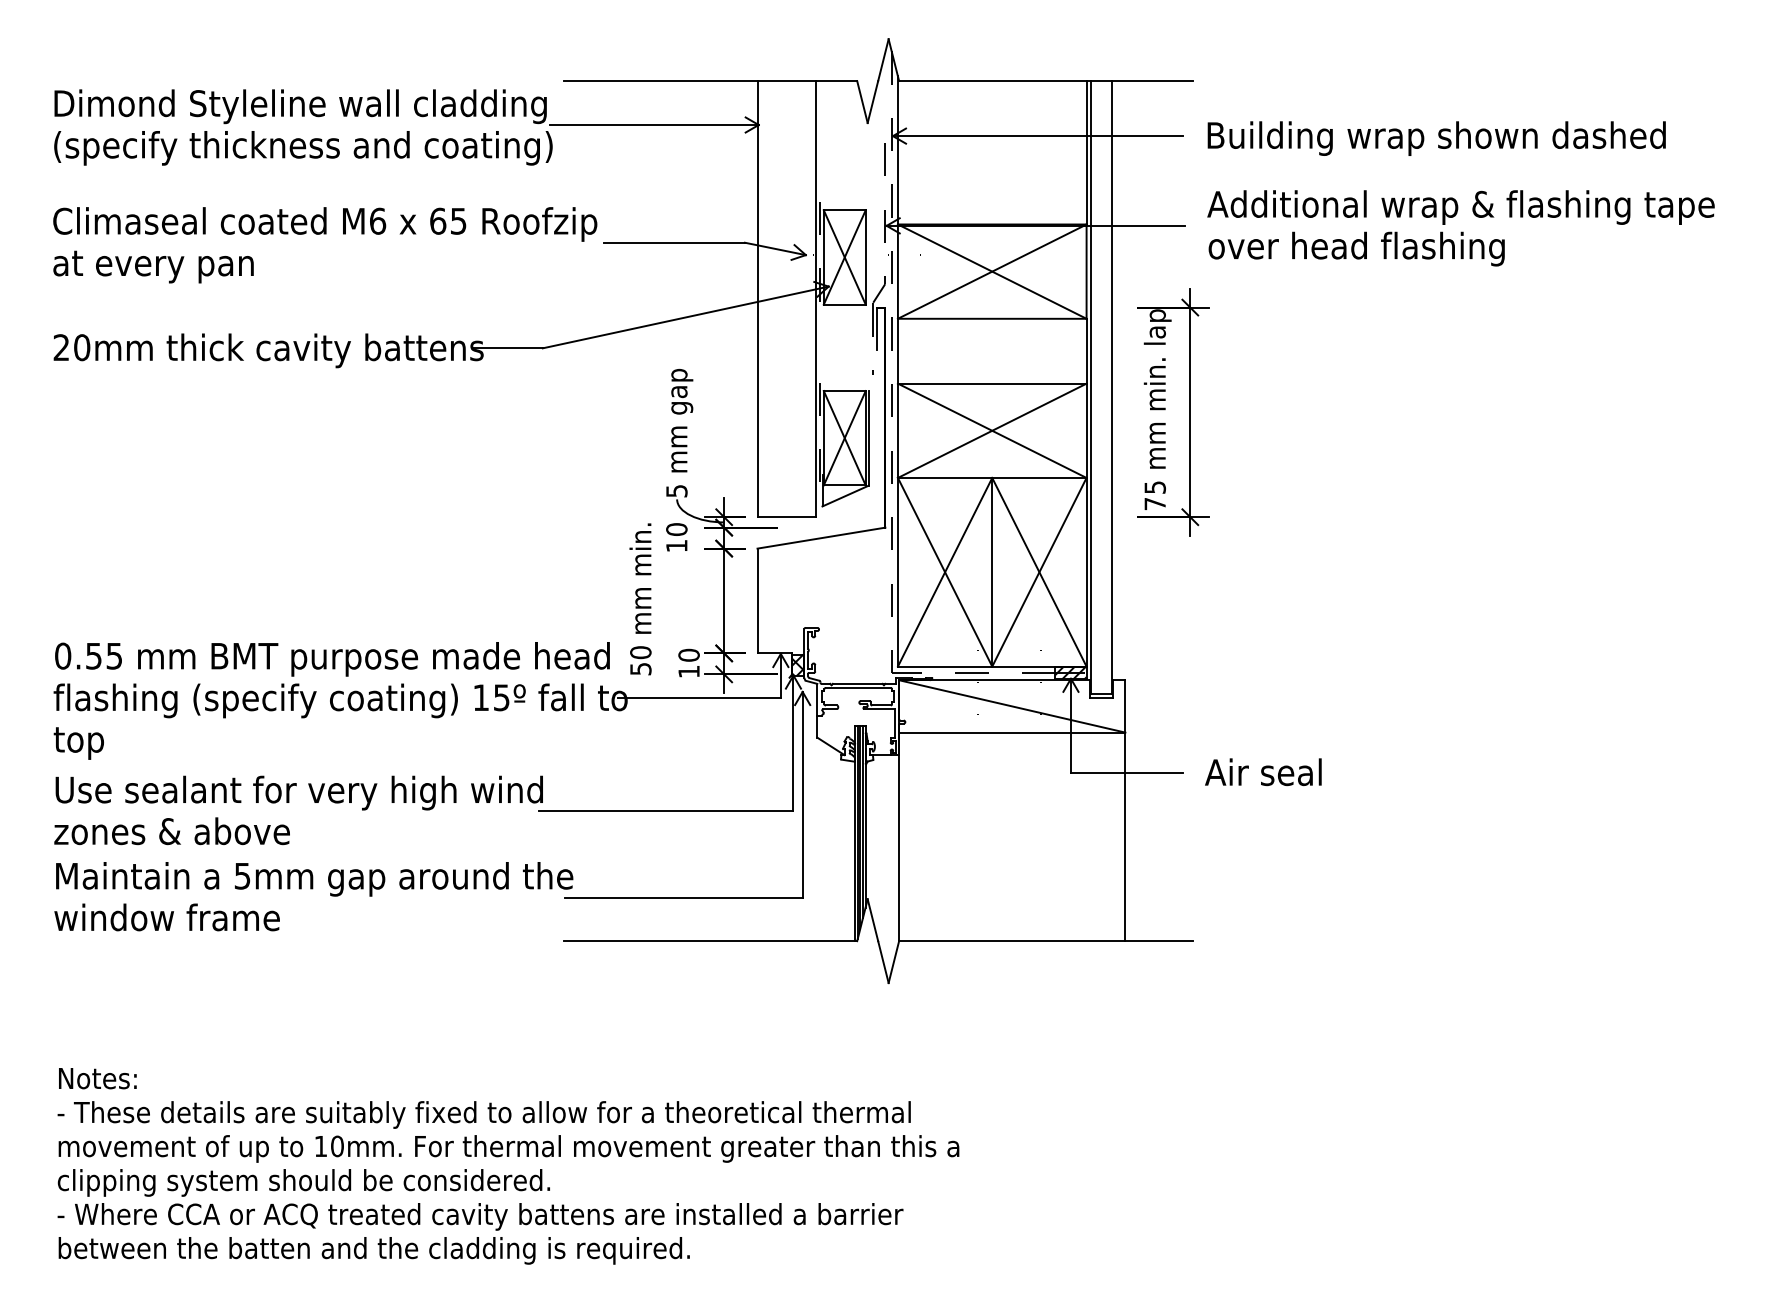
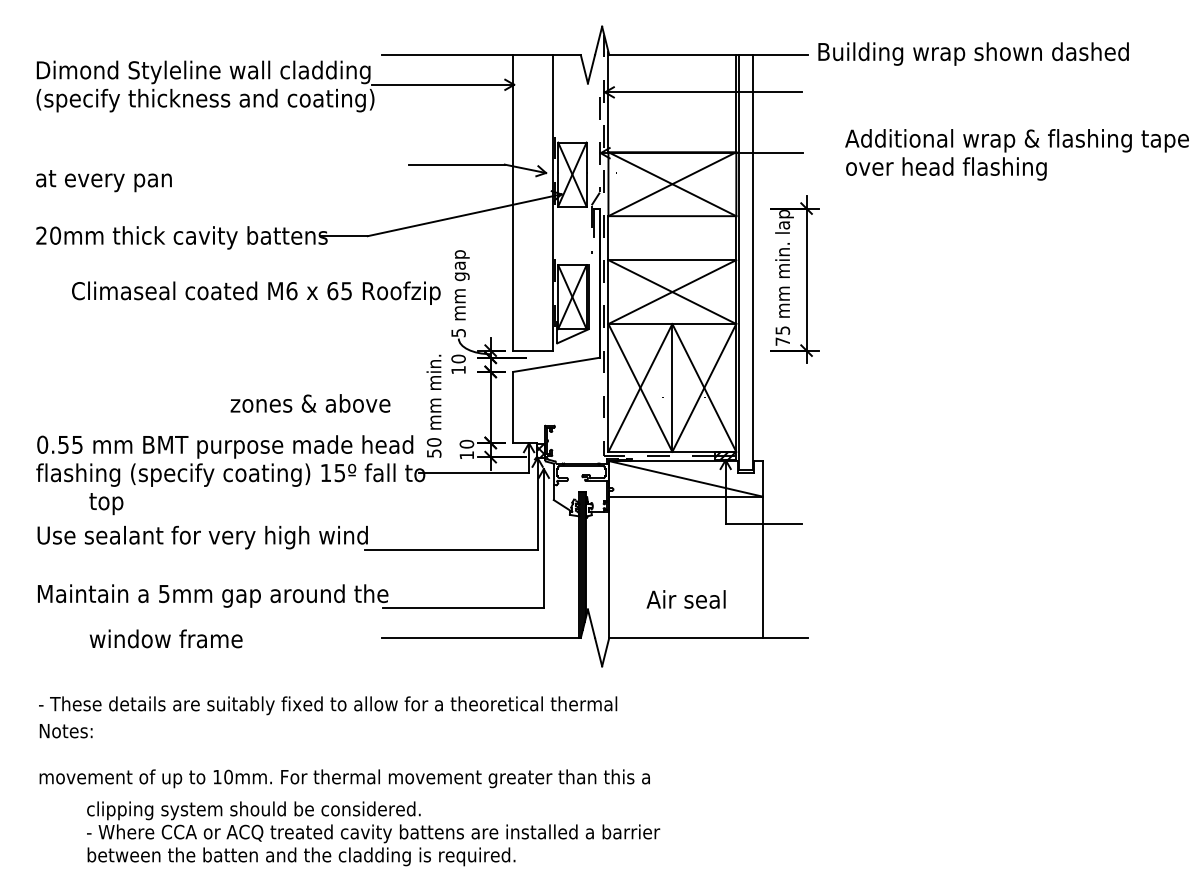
text: (1436, 137) -> (973, 53), moved
text: (325, 223) -> (256, 292), moved
text: (1460, 227) -> (1016, 154), moved
text: (79, 744) -> (106, 504), moved
text: (1262, 772) -> (685, 599), moved
text: (172, 831) -> (310, 403), moved
text: (166, 916) -> (165, 638), moved
text: (484, 1114) -> (328, 705), moved
text: (480, 1216) -> (373, 833), moved

